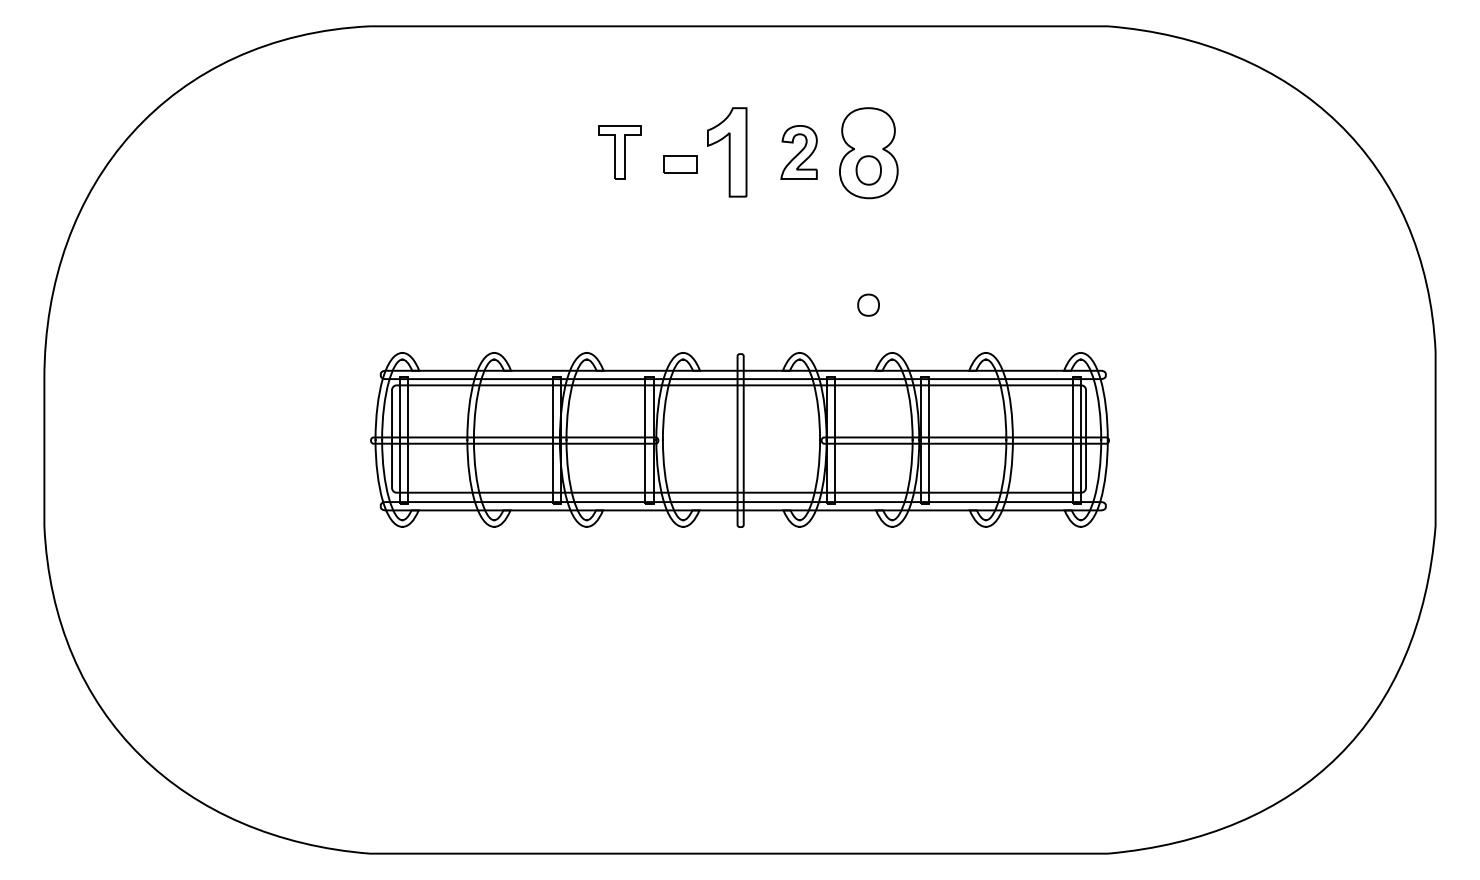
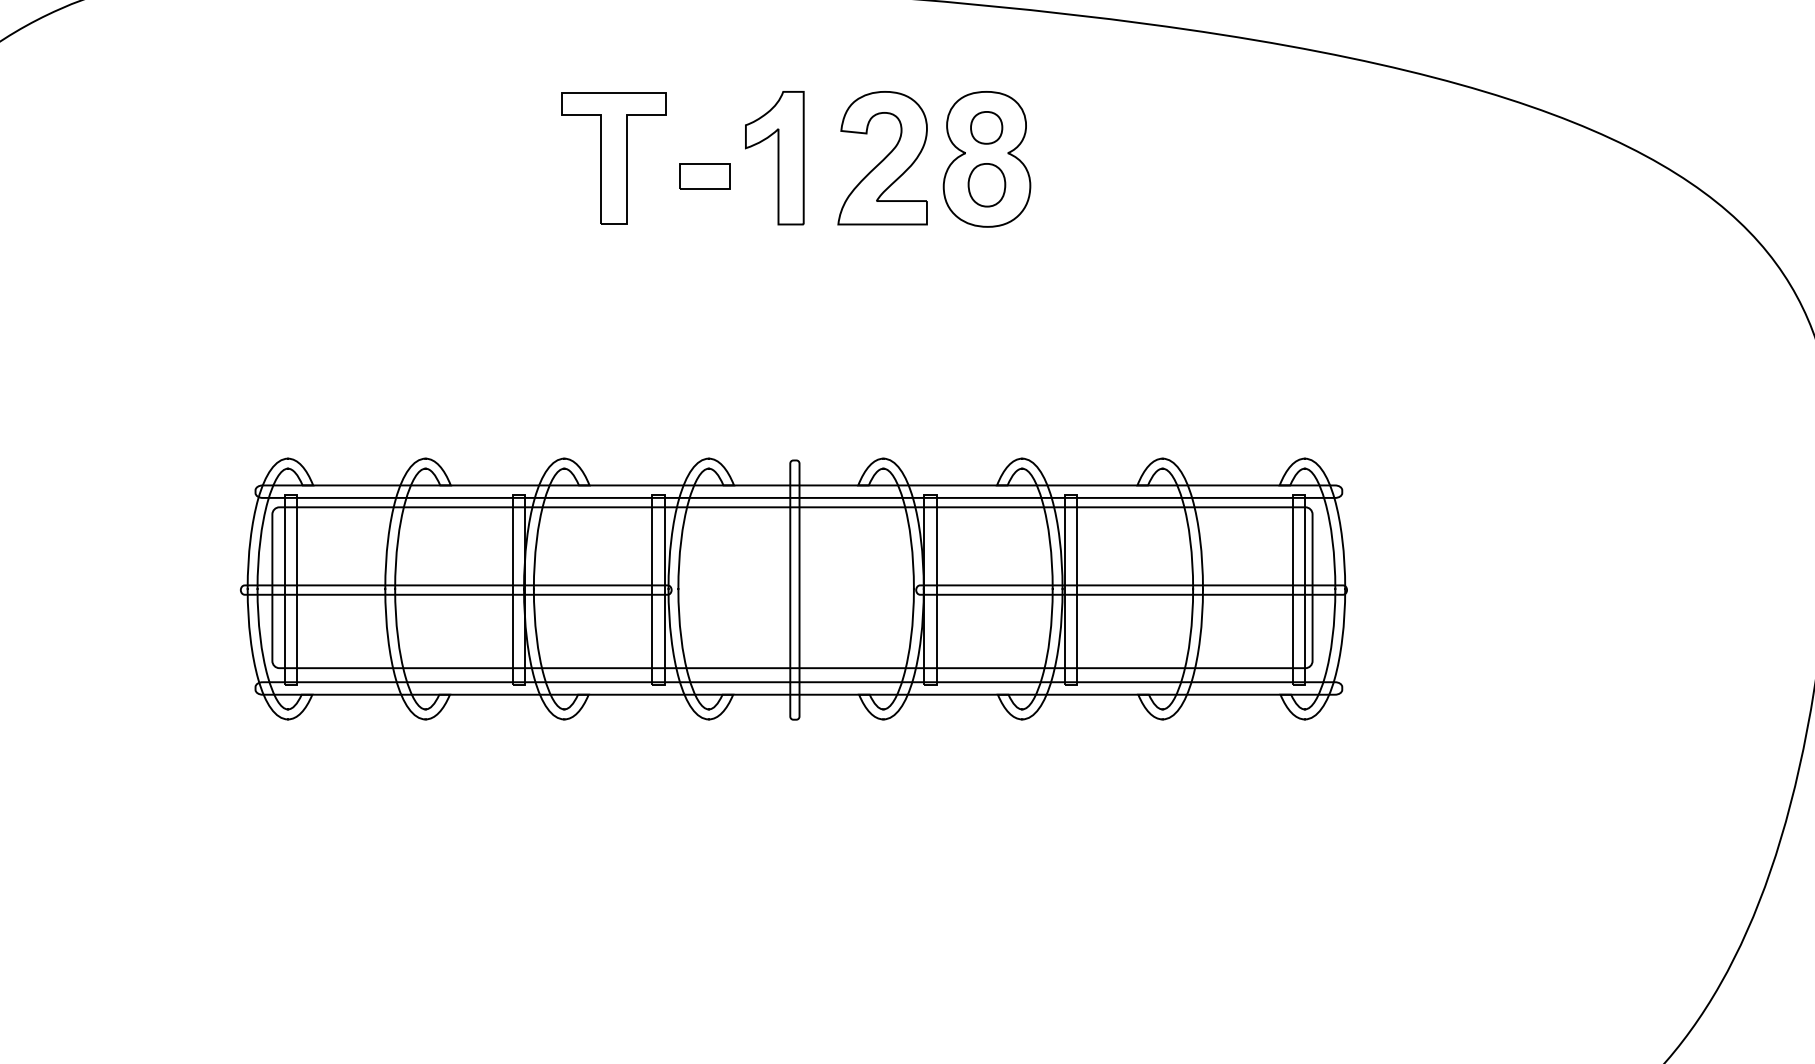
part: (619, 152) -> (613, 158), size x1.67
part: (798, 152) -> (881, 158), size x1.67
part: (868, 304) -> (986, 126), moved

